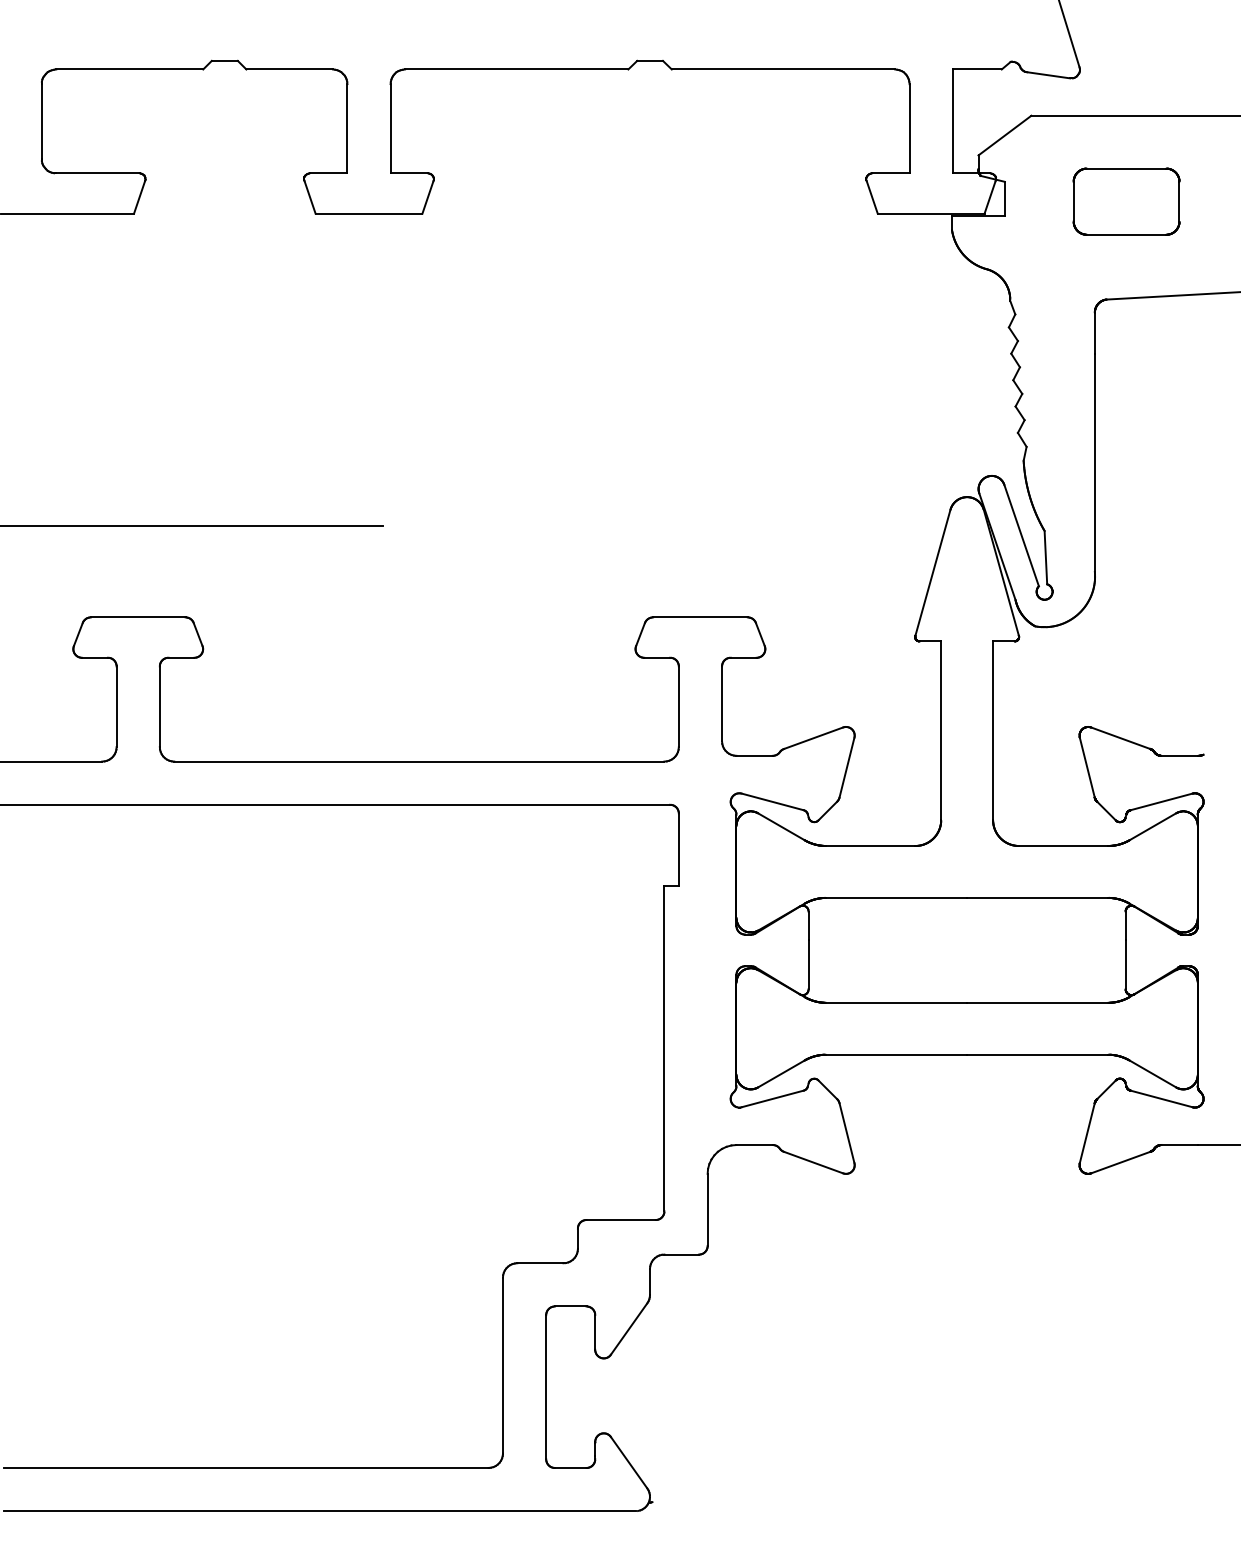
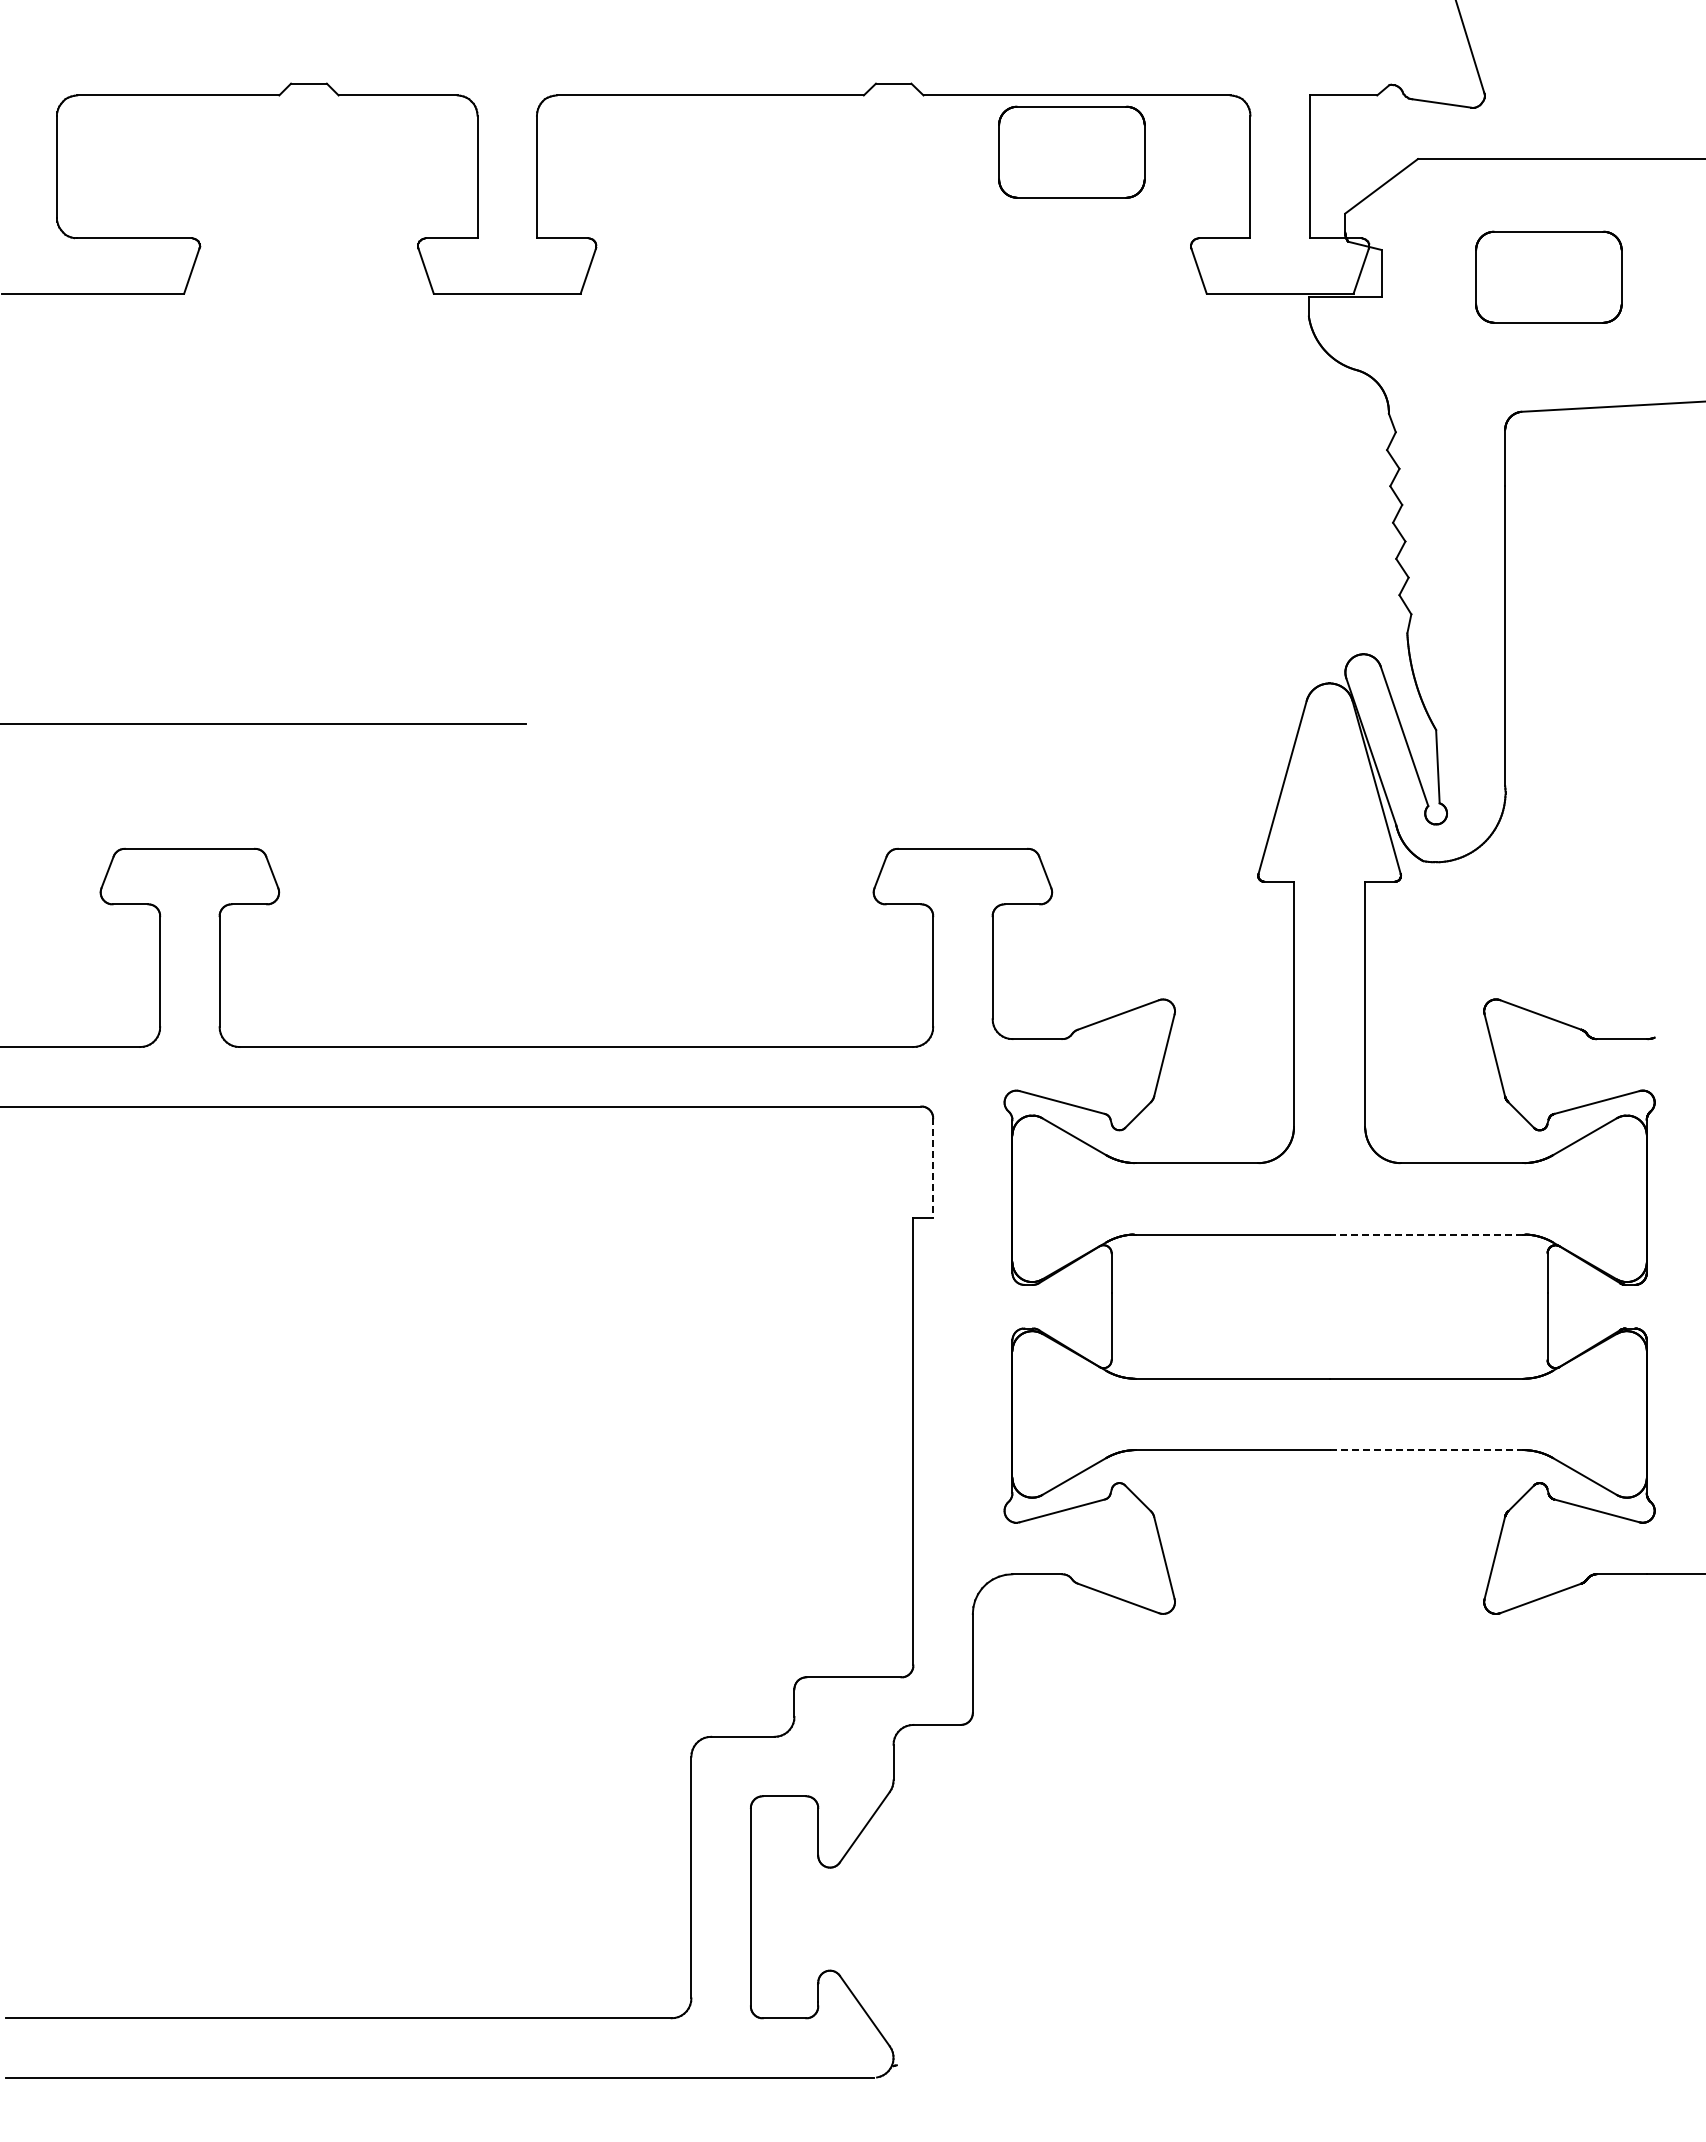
part: (779, 110) -> (1071, 151), added
line: (679, 849) -> (933, 1167), solid -> dashed
line: (1037, 897) -> (1426, 1234), solid -> dashed
line: (1037, 1055) -> (1426, 1450), solid -> dashed

